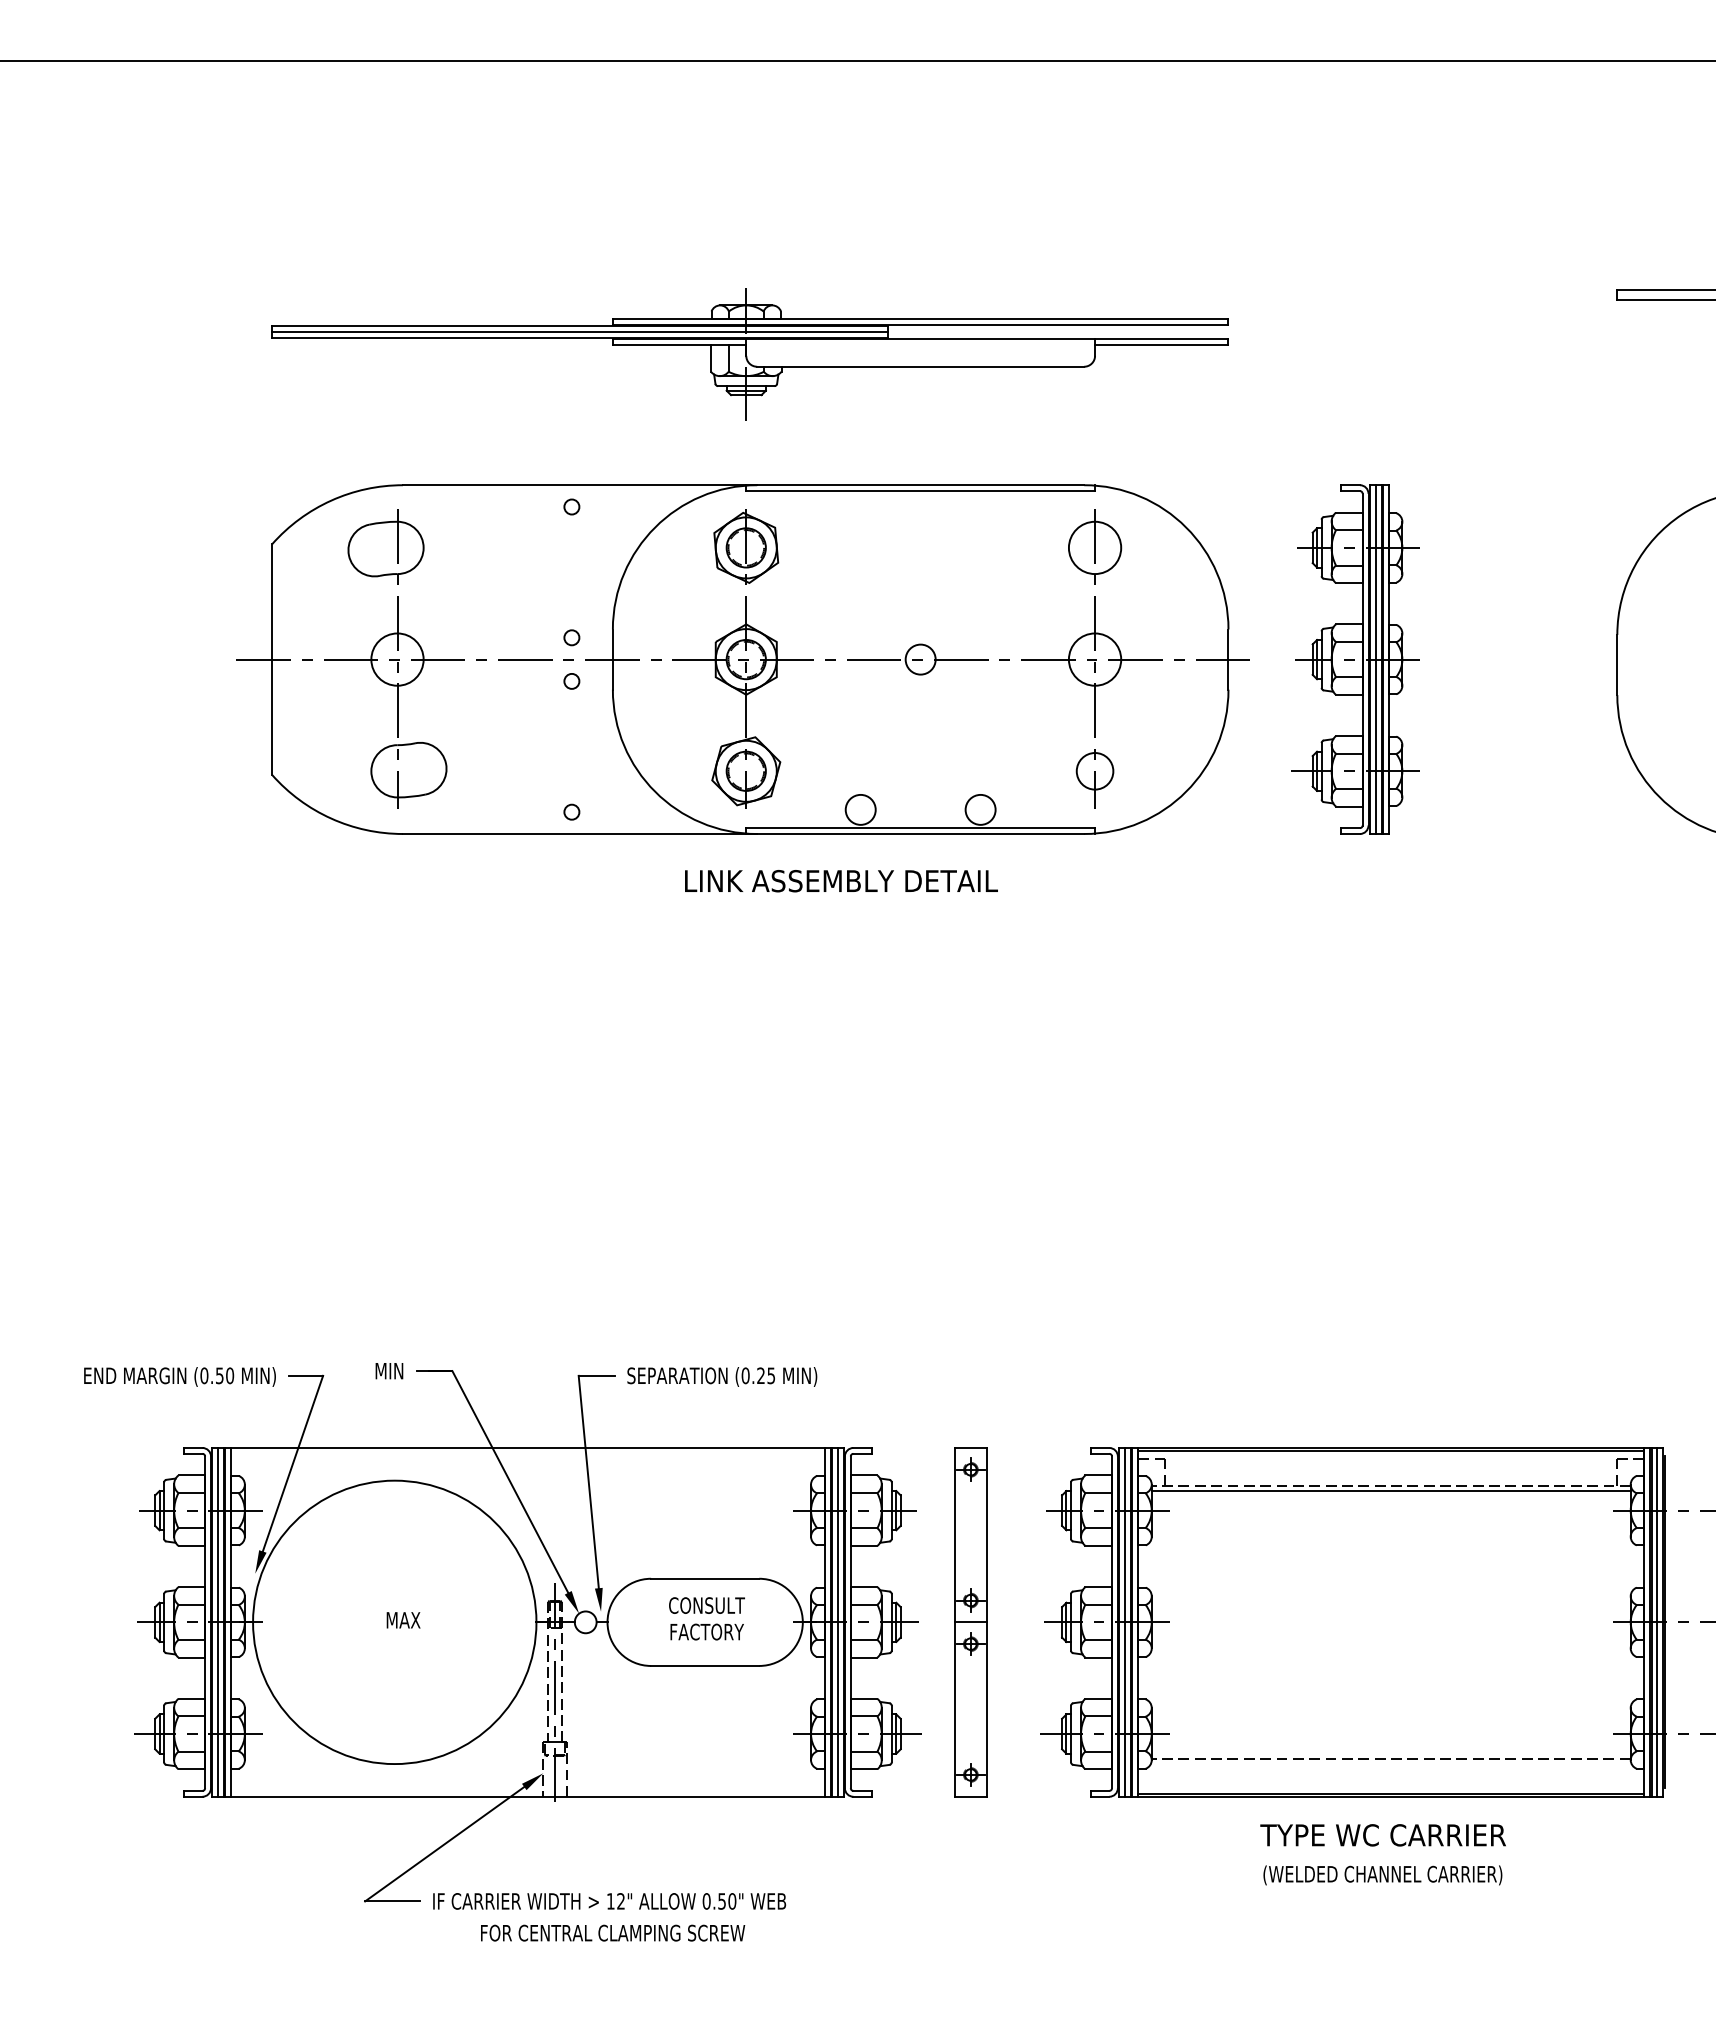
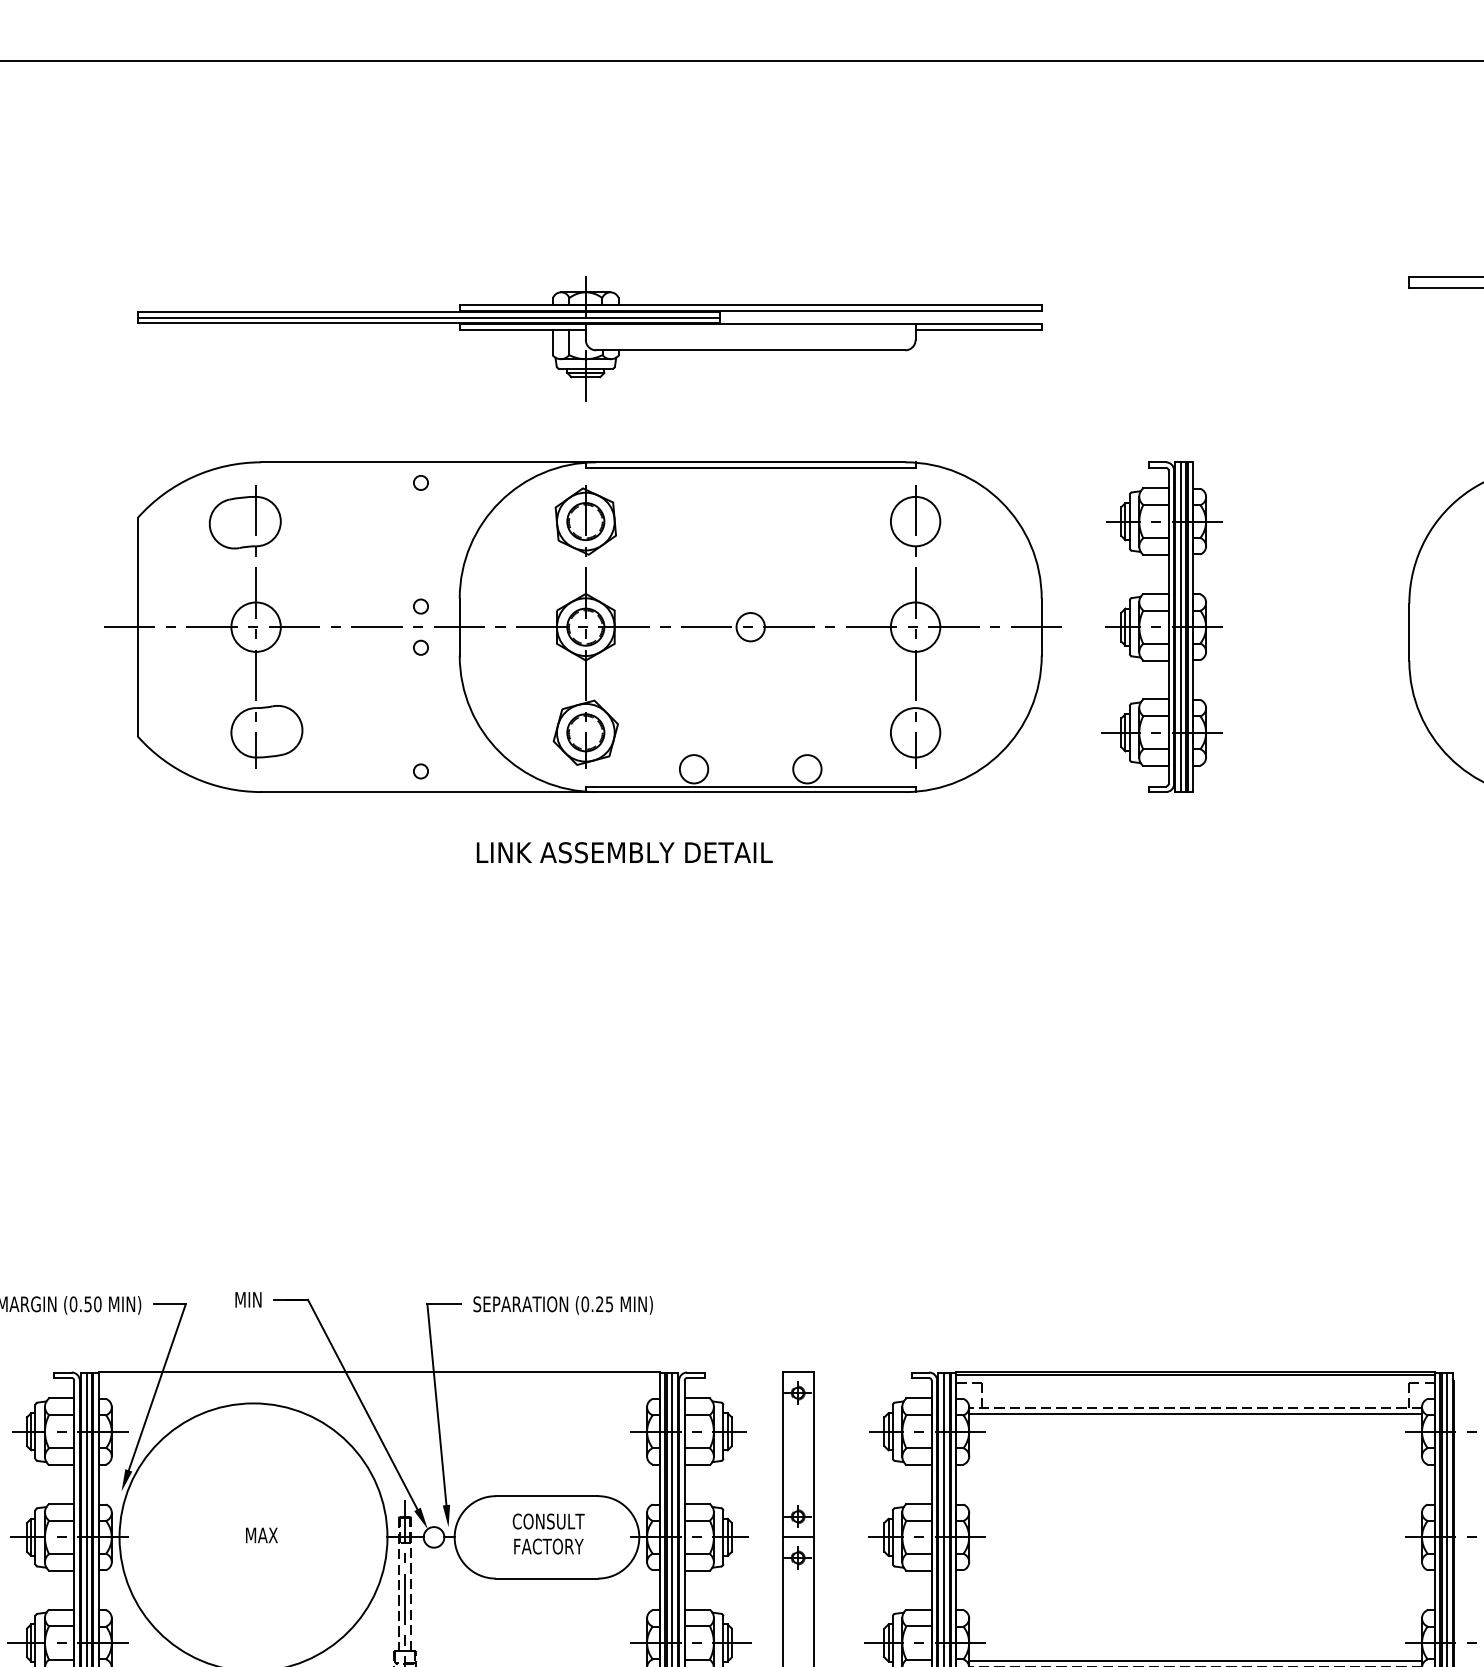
circle: (1094, 771) -> (915, 732), size x1.43
text: (841, 881) -> (624, 853), moved
line: (1390, 1753) -> (1194, 1661), added

